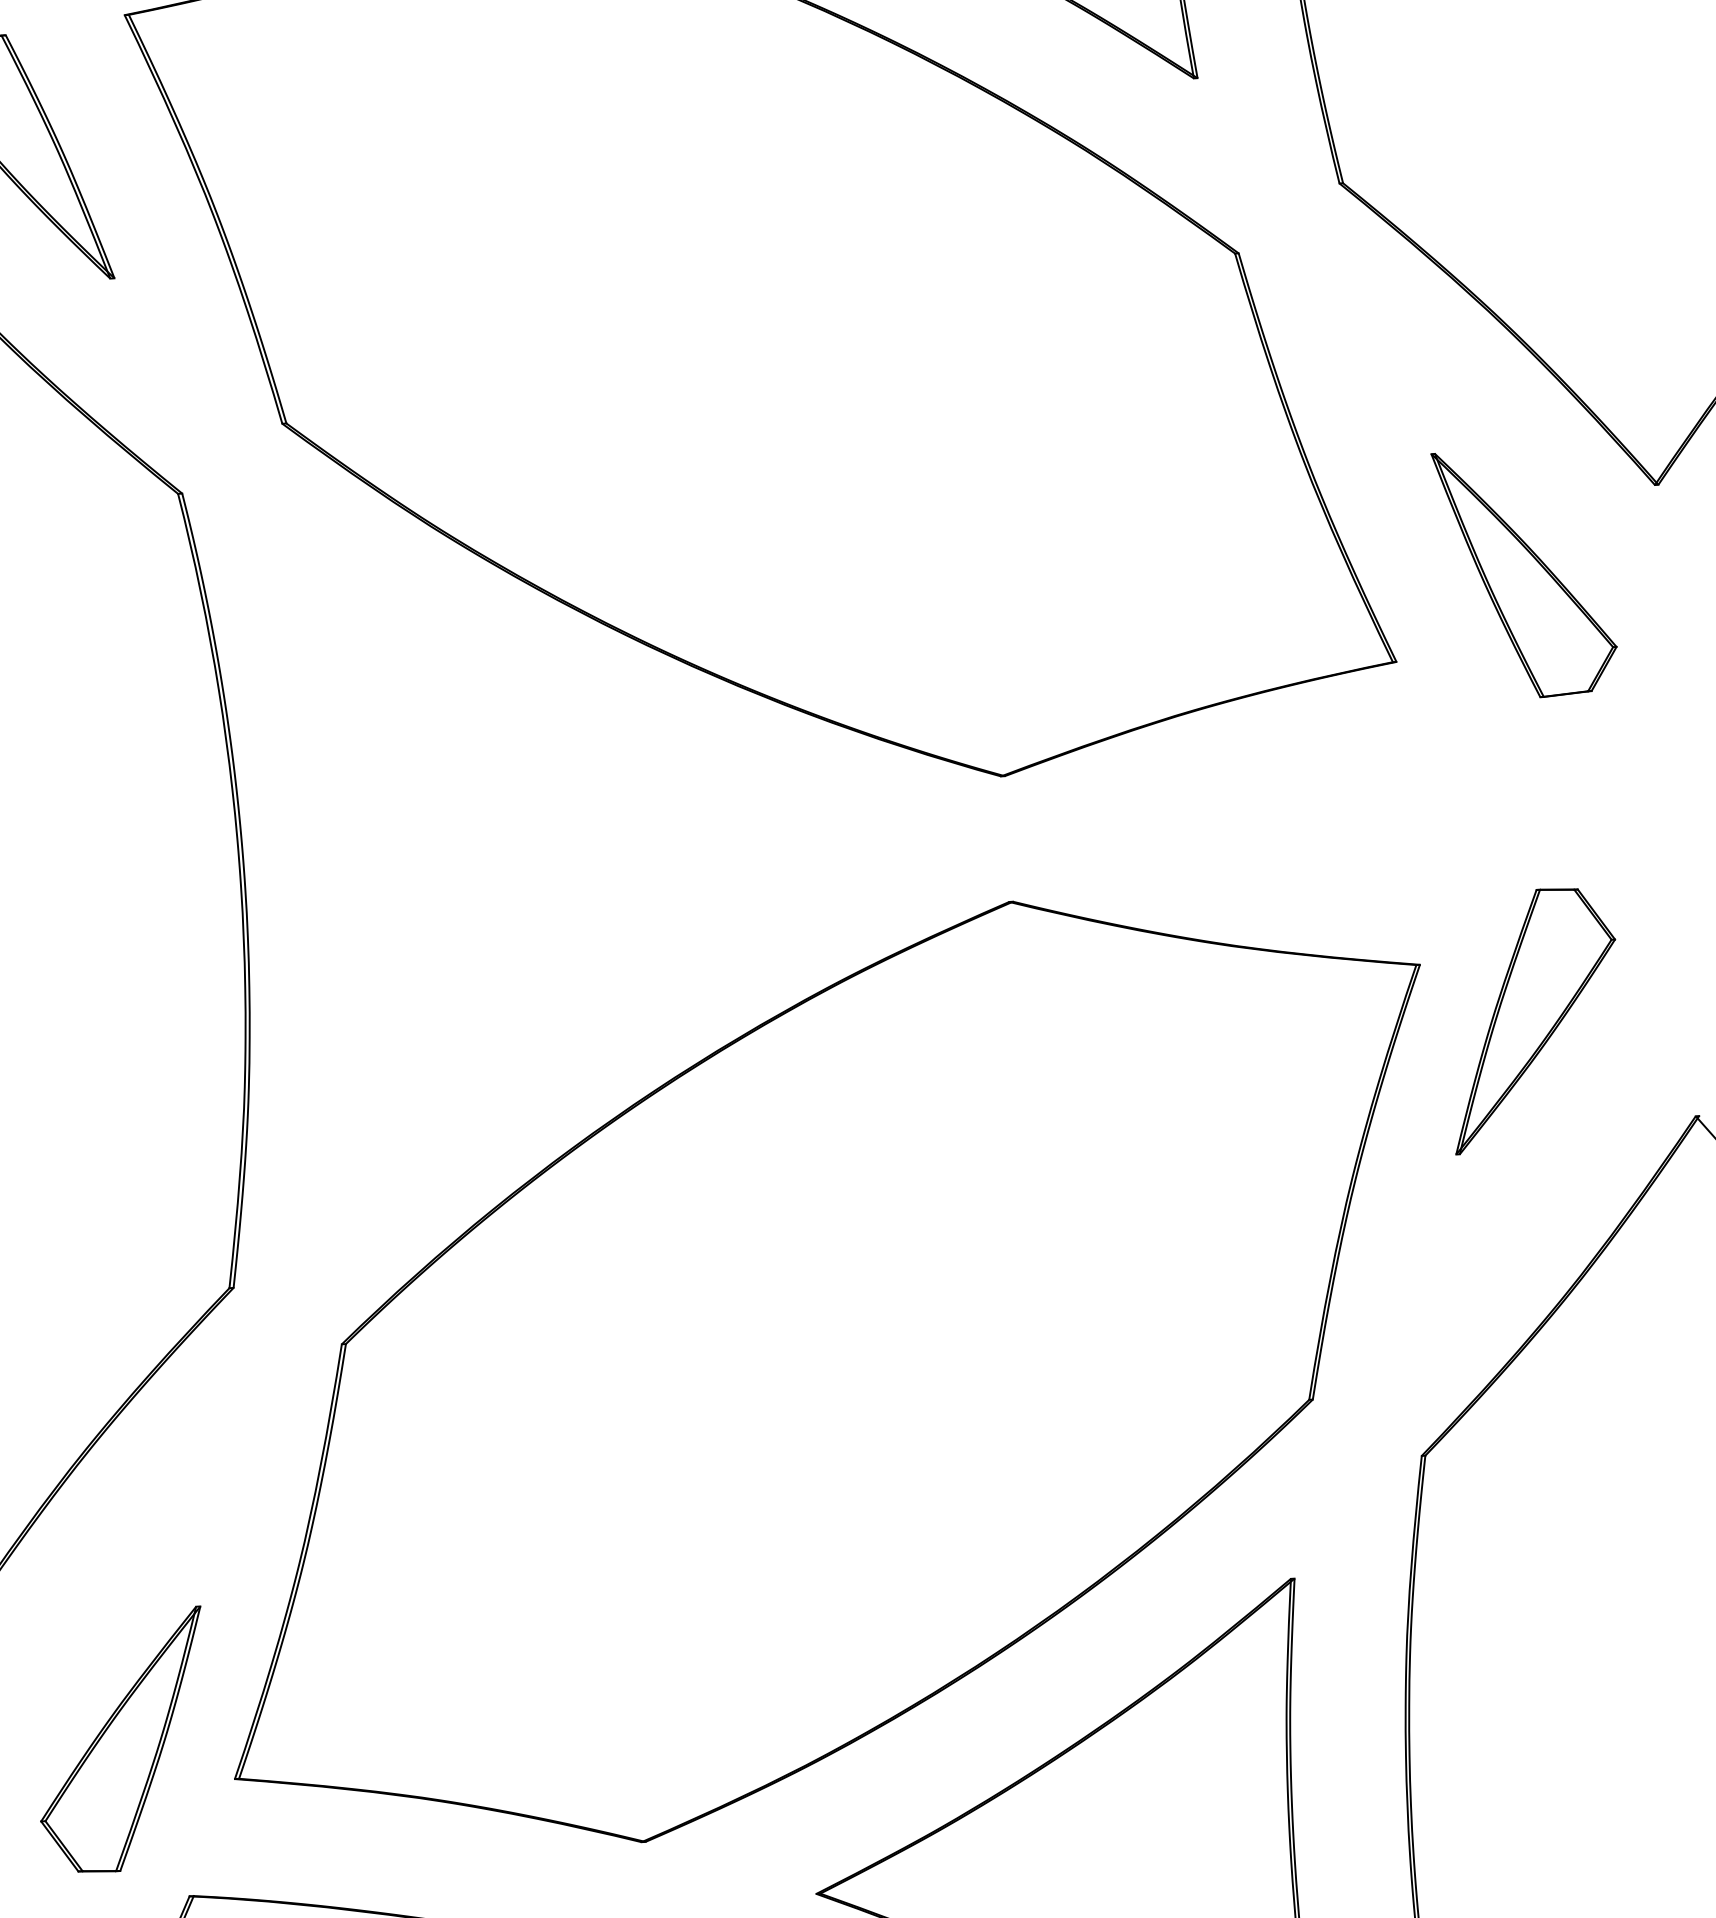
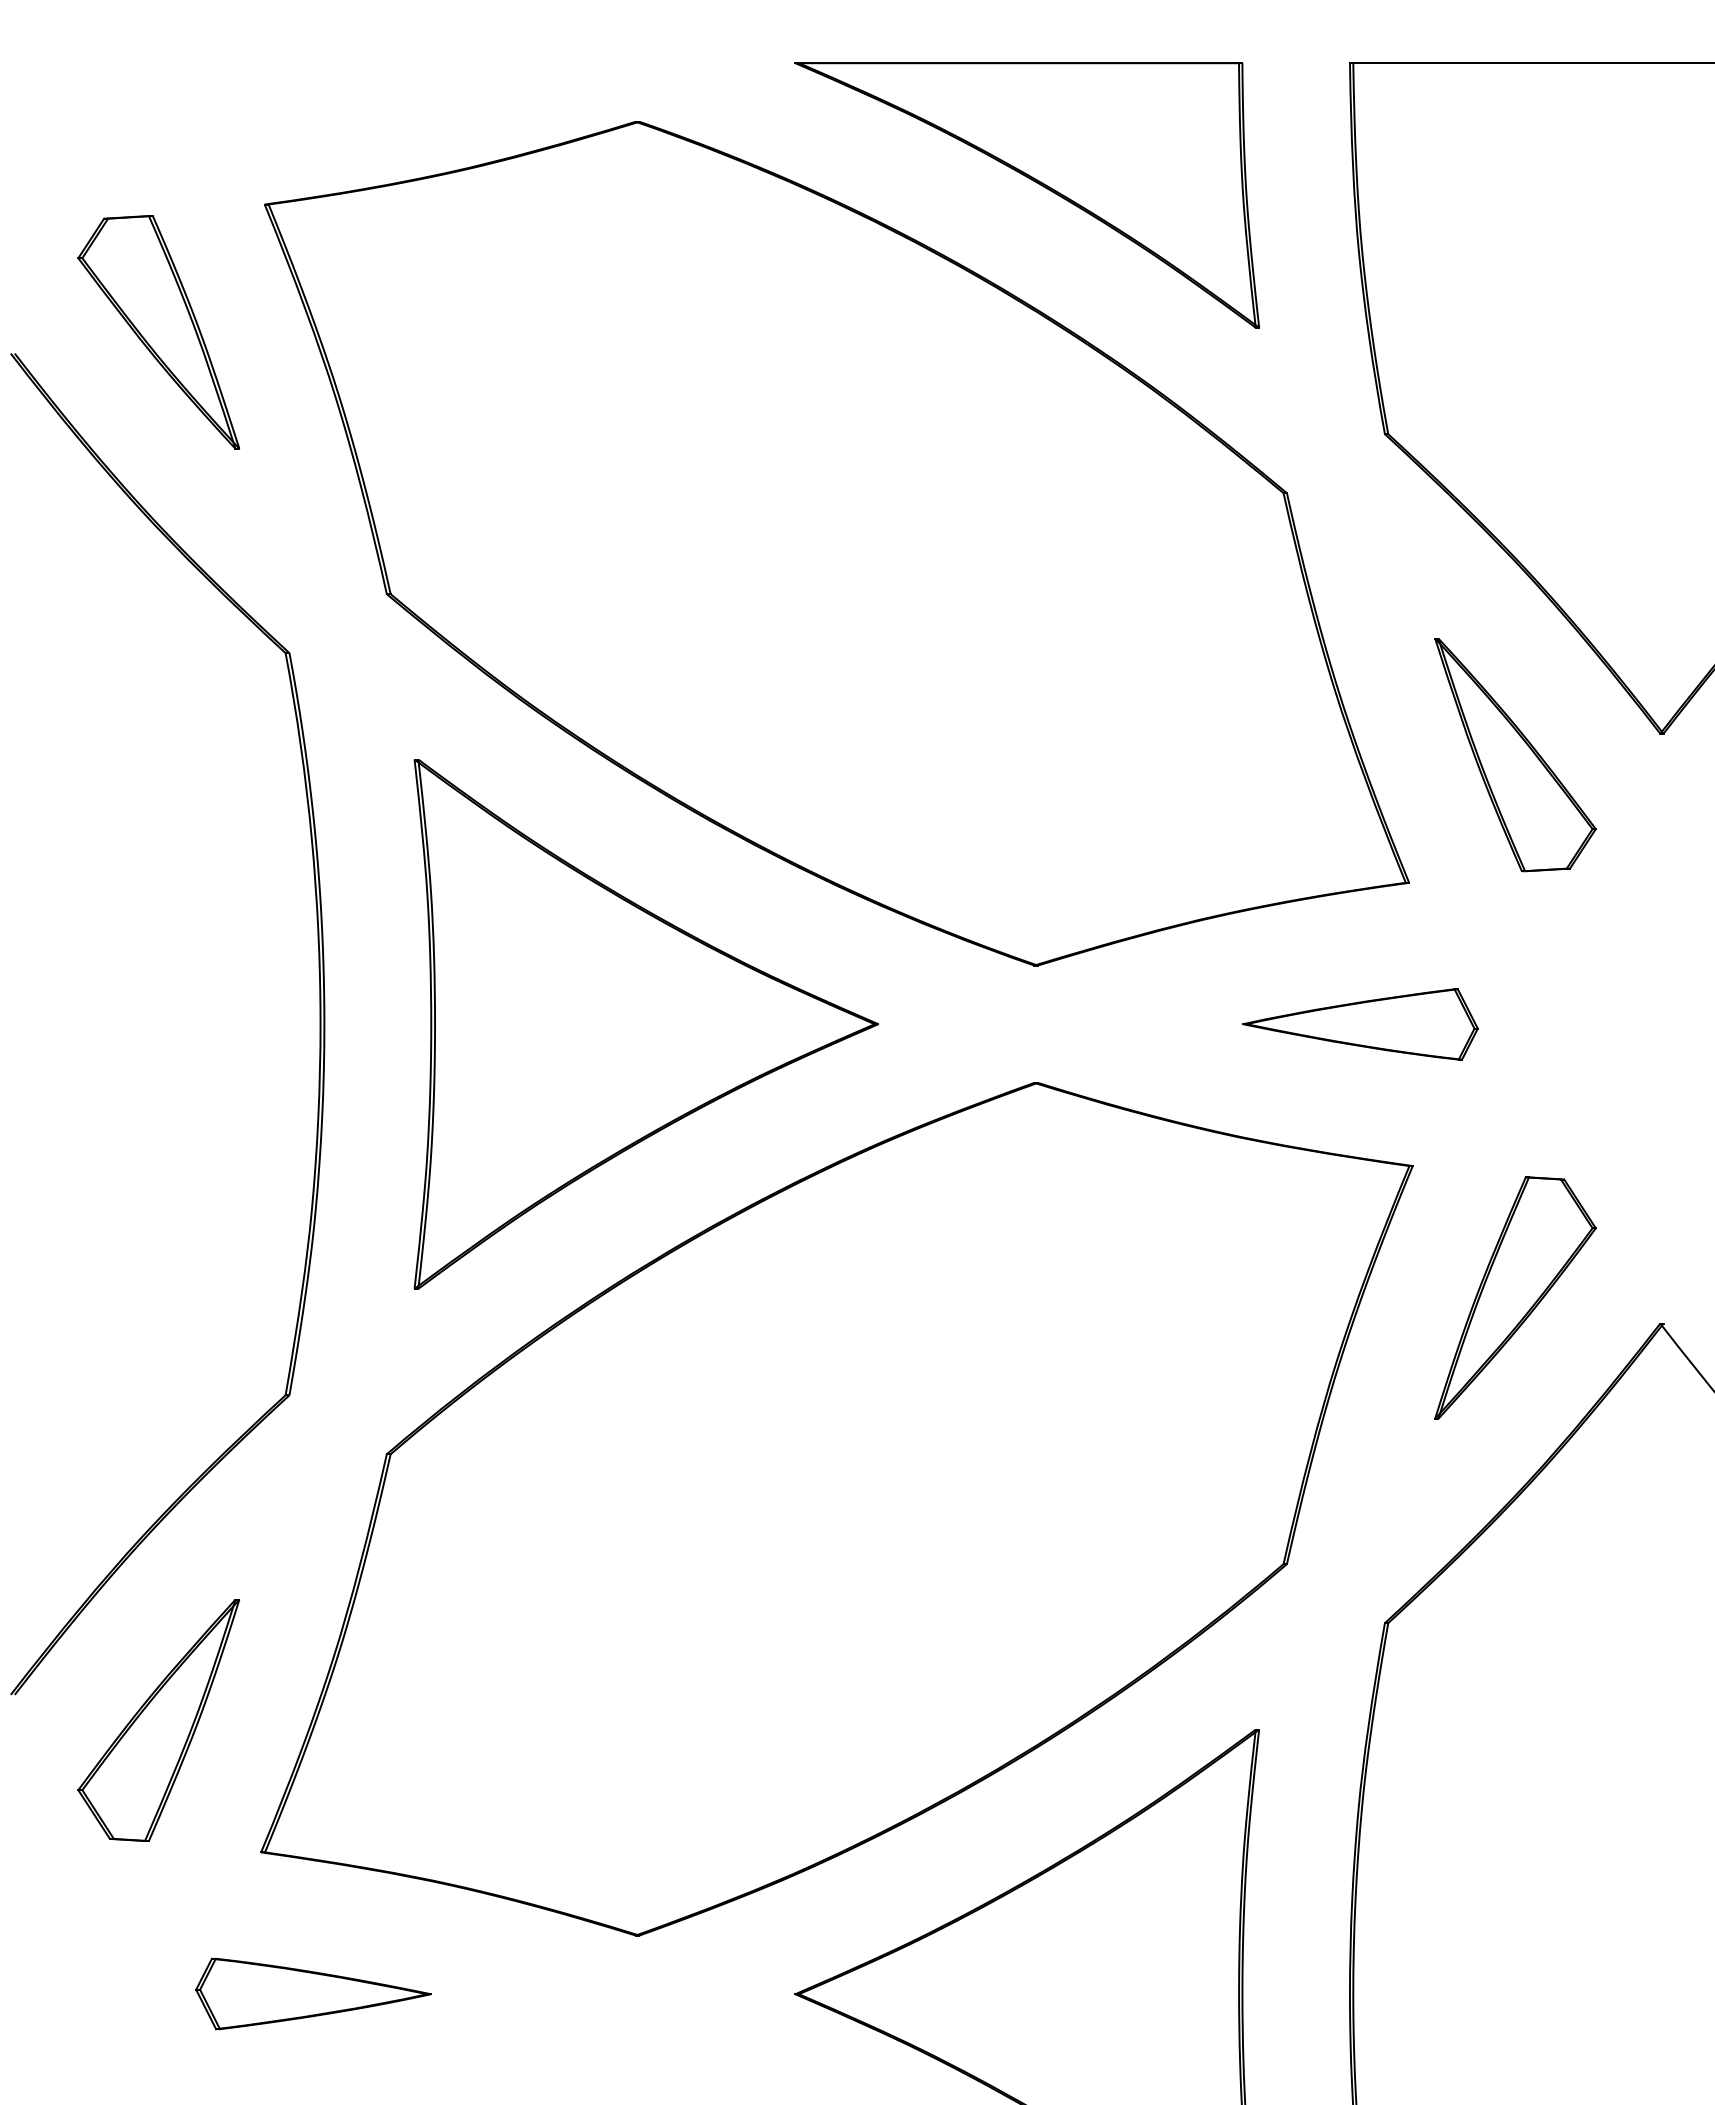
part: (1525, 573) -> (1515, 755), moved
part: (1354, 816) -> (1360, 1024), added
part: (588, 866) -> (645, 1024), added
part: (1533, 1019) -> (1515, 1297), moved
part: (122, 1741) -> (158, 1720), moved

